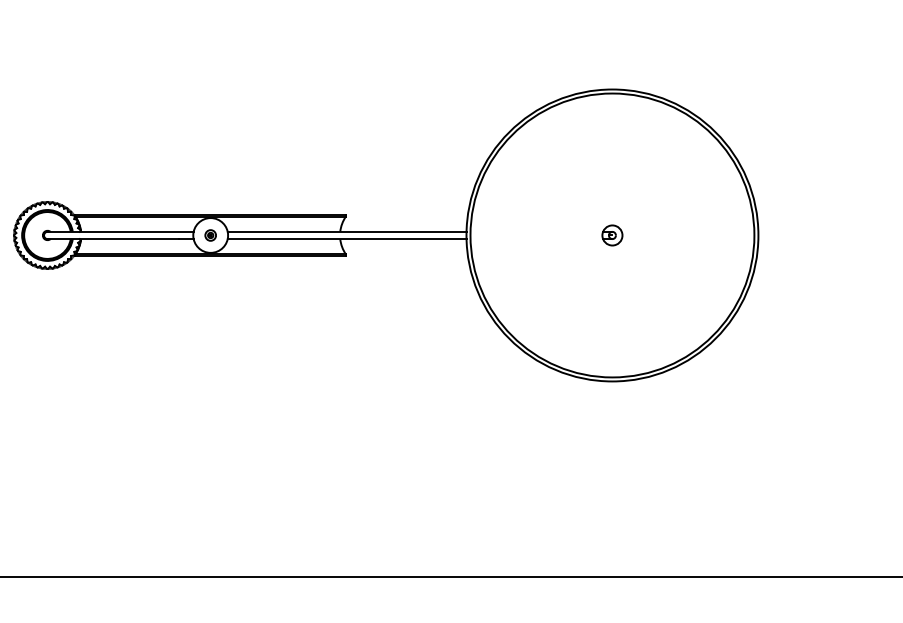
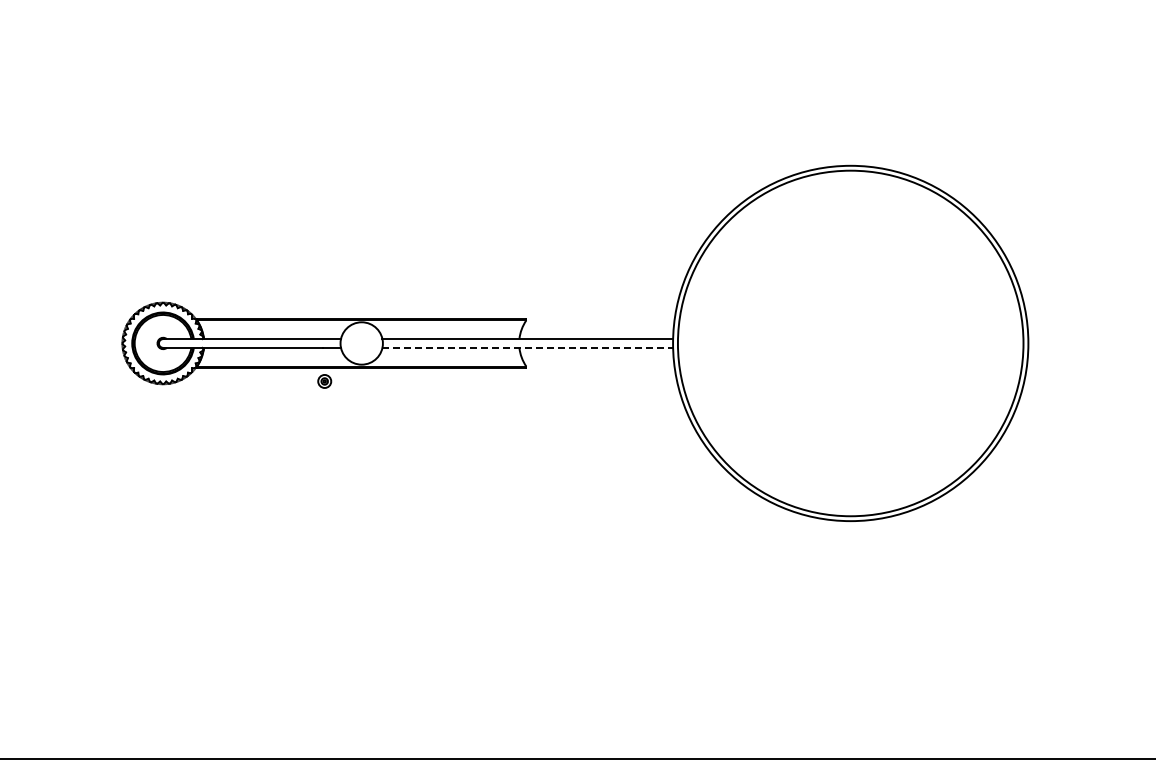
part: (210, 235) -> (324, 381), moved
part: (612, 235) -> (850, 343), removed
line: (347, 238) -> (528, 347), solid -> dashed

